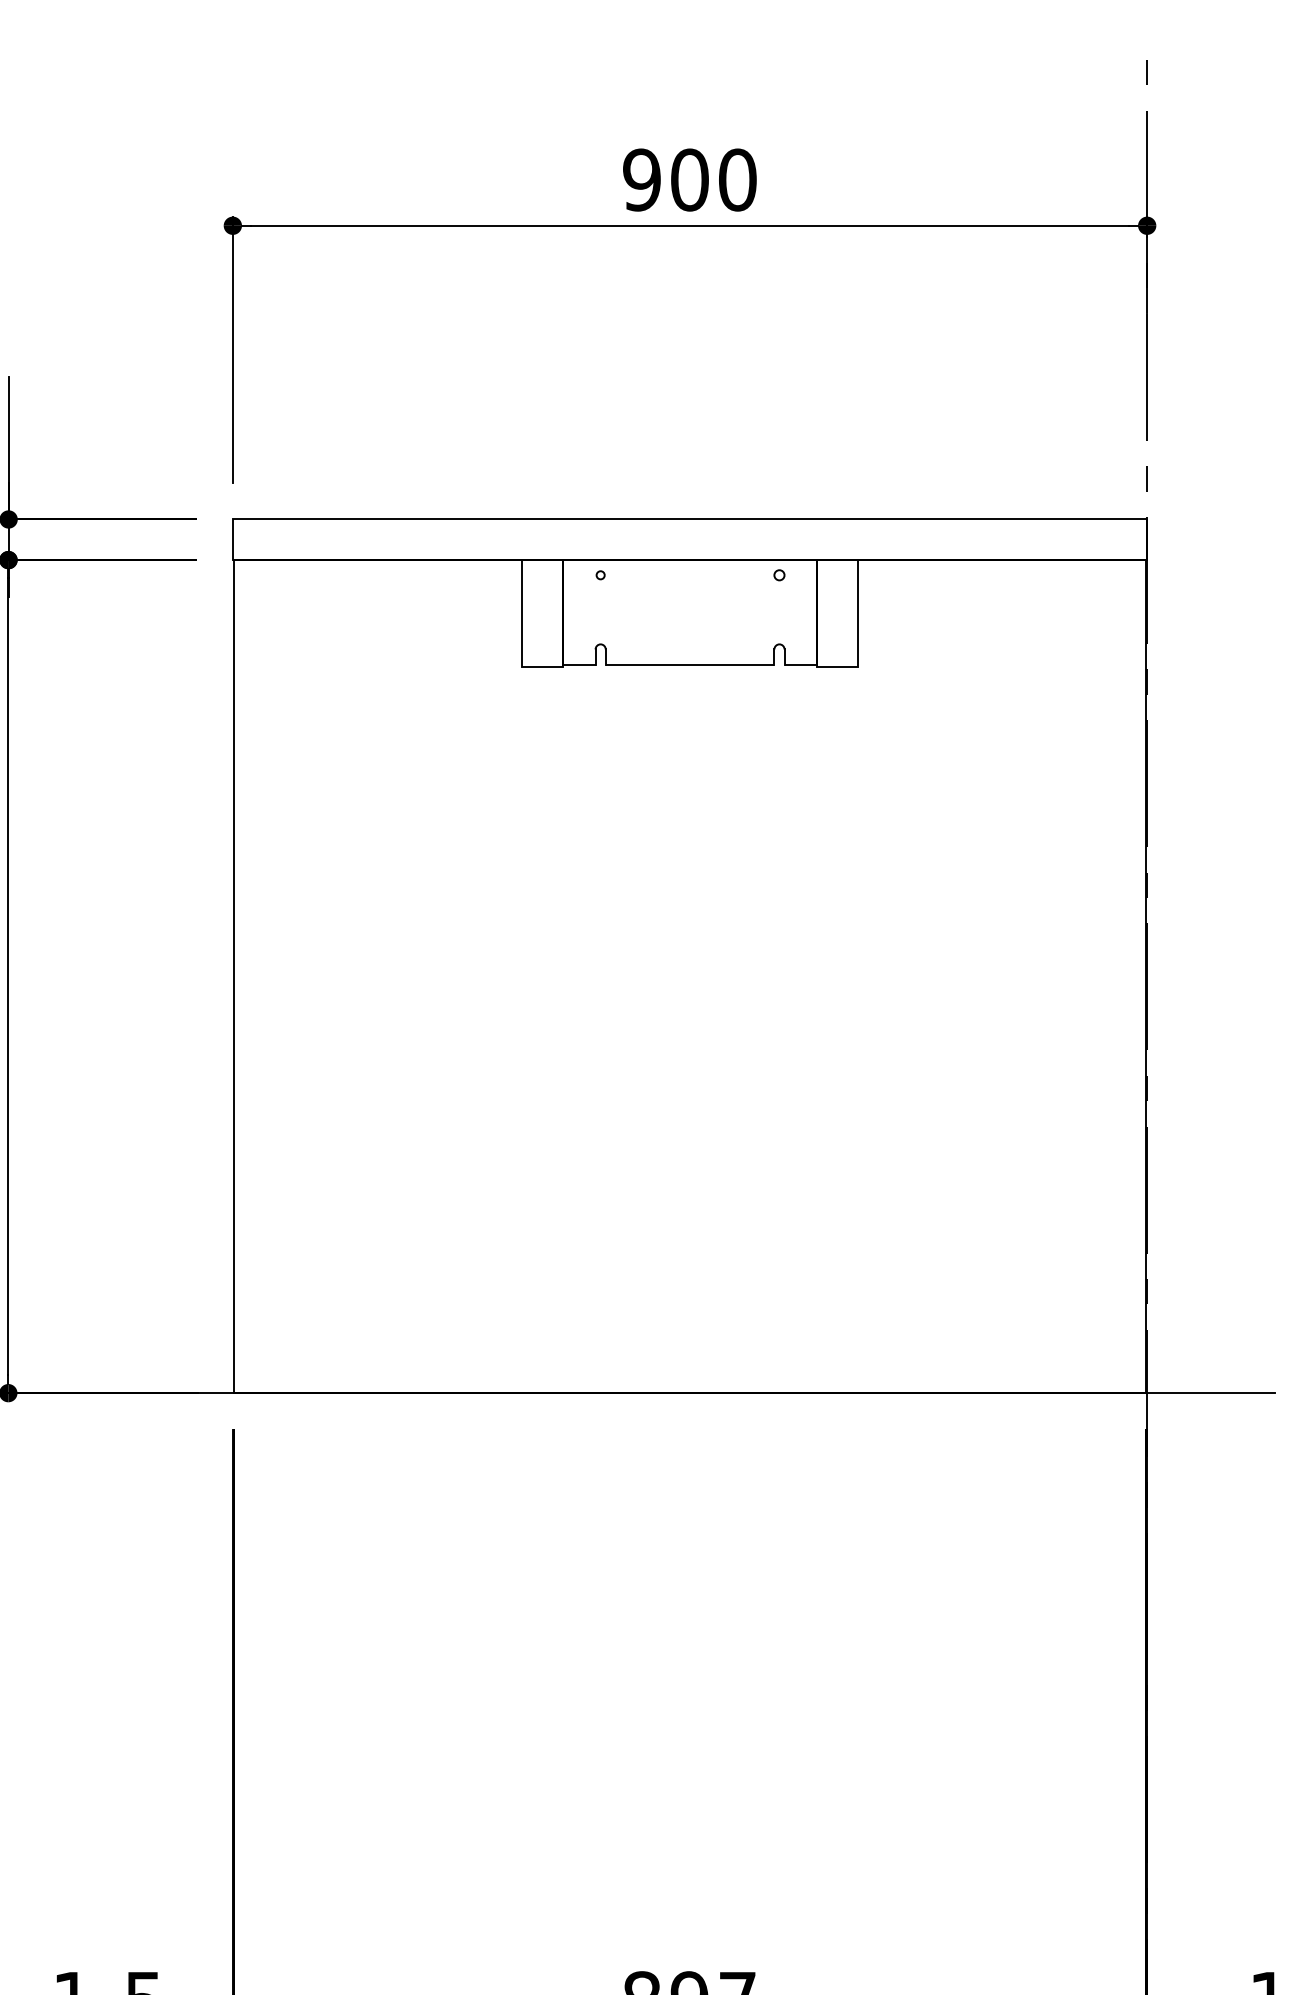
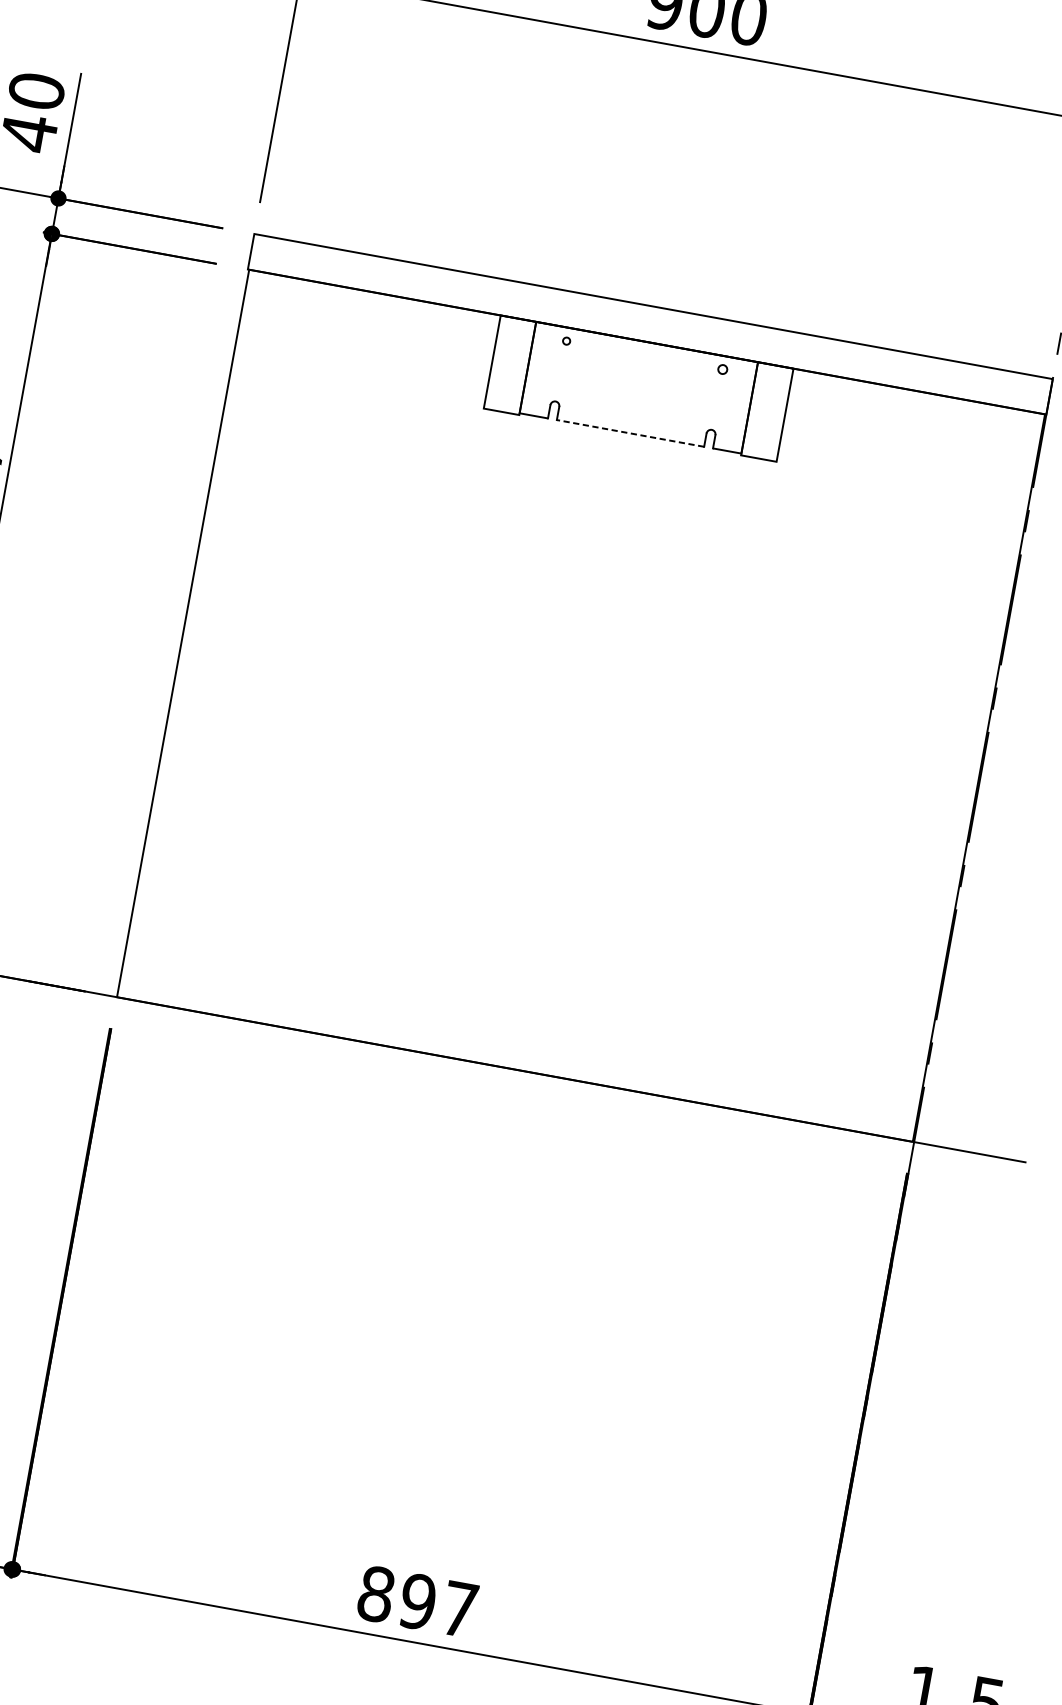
line: (689, 664) -> (630, 433), solid -> dashed

